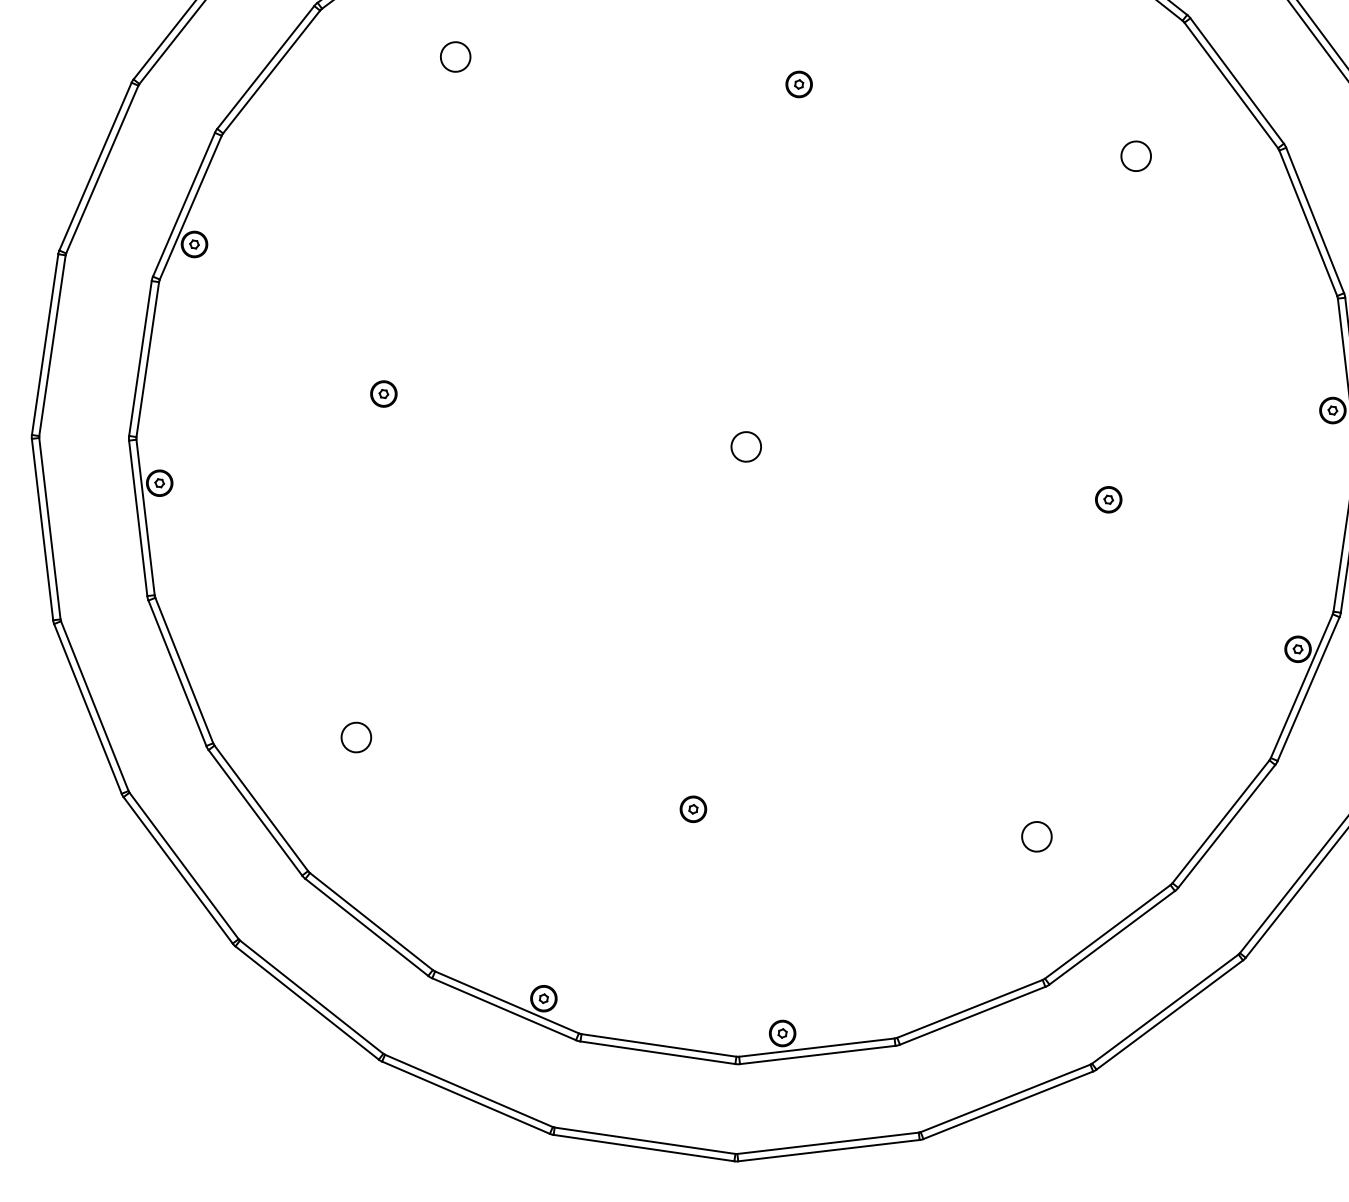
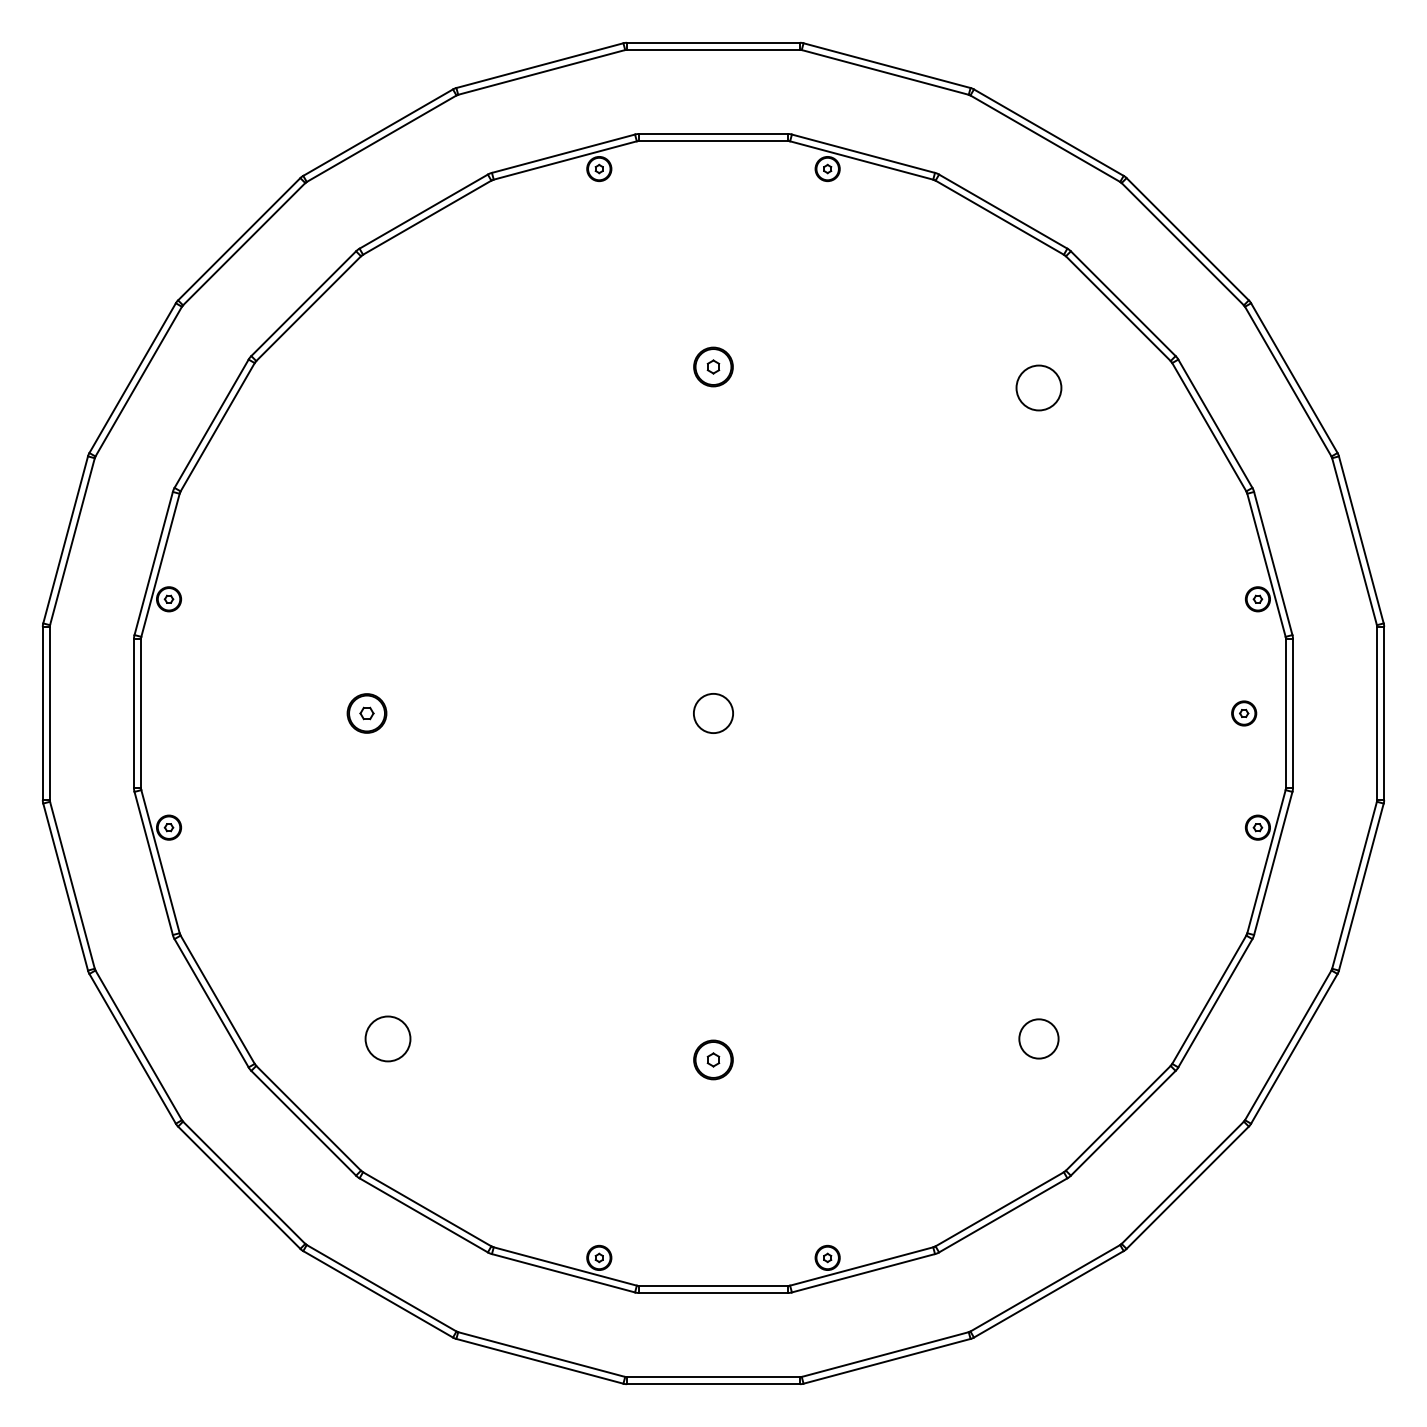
circle: (455, 56) -> (387, 387), removed
part: (799, 84) -> (713, 366), size x1.6
circle: (1135, 155) -> (1038, 387), size x1.6
part: (383, 394) -> (366, 713), size x1.6
circle: (746, 446) -> (713, 713), size x1.4
part: (1109, 499) -> (1244, 713), moved
circle: (355, 736) -> (387, 1038), size x1.6
part: (693, 809) -> (713, 1060), size x1.6
circle: (1036, 836) -> (1038, 1038), size x1.4

